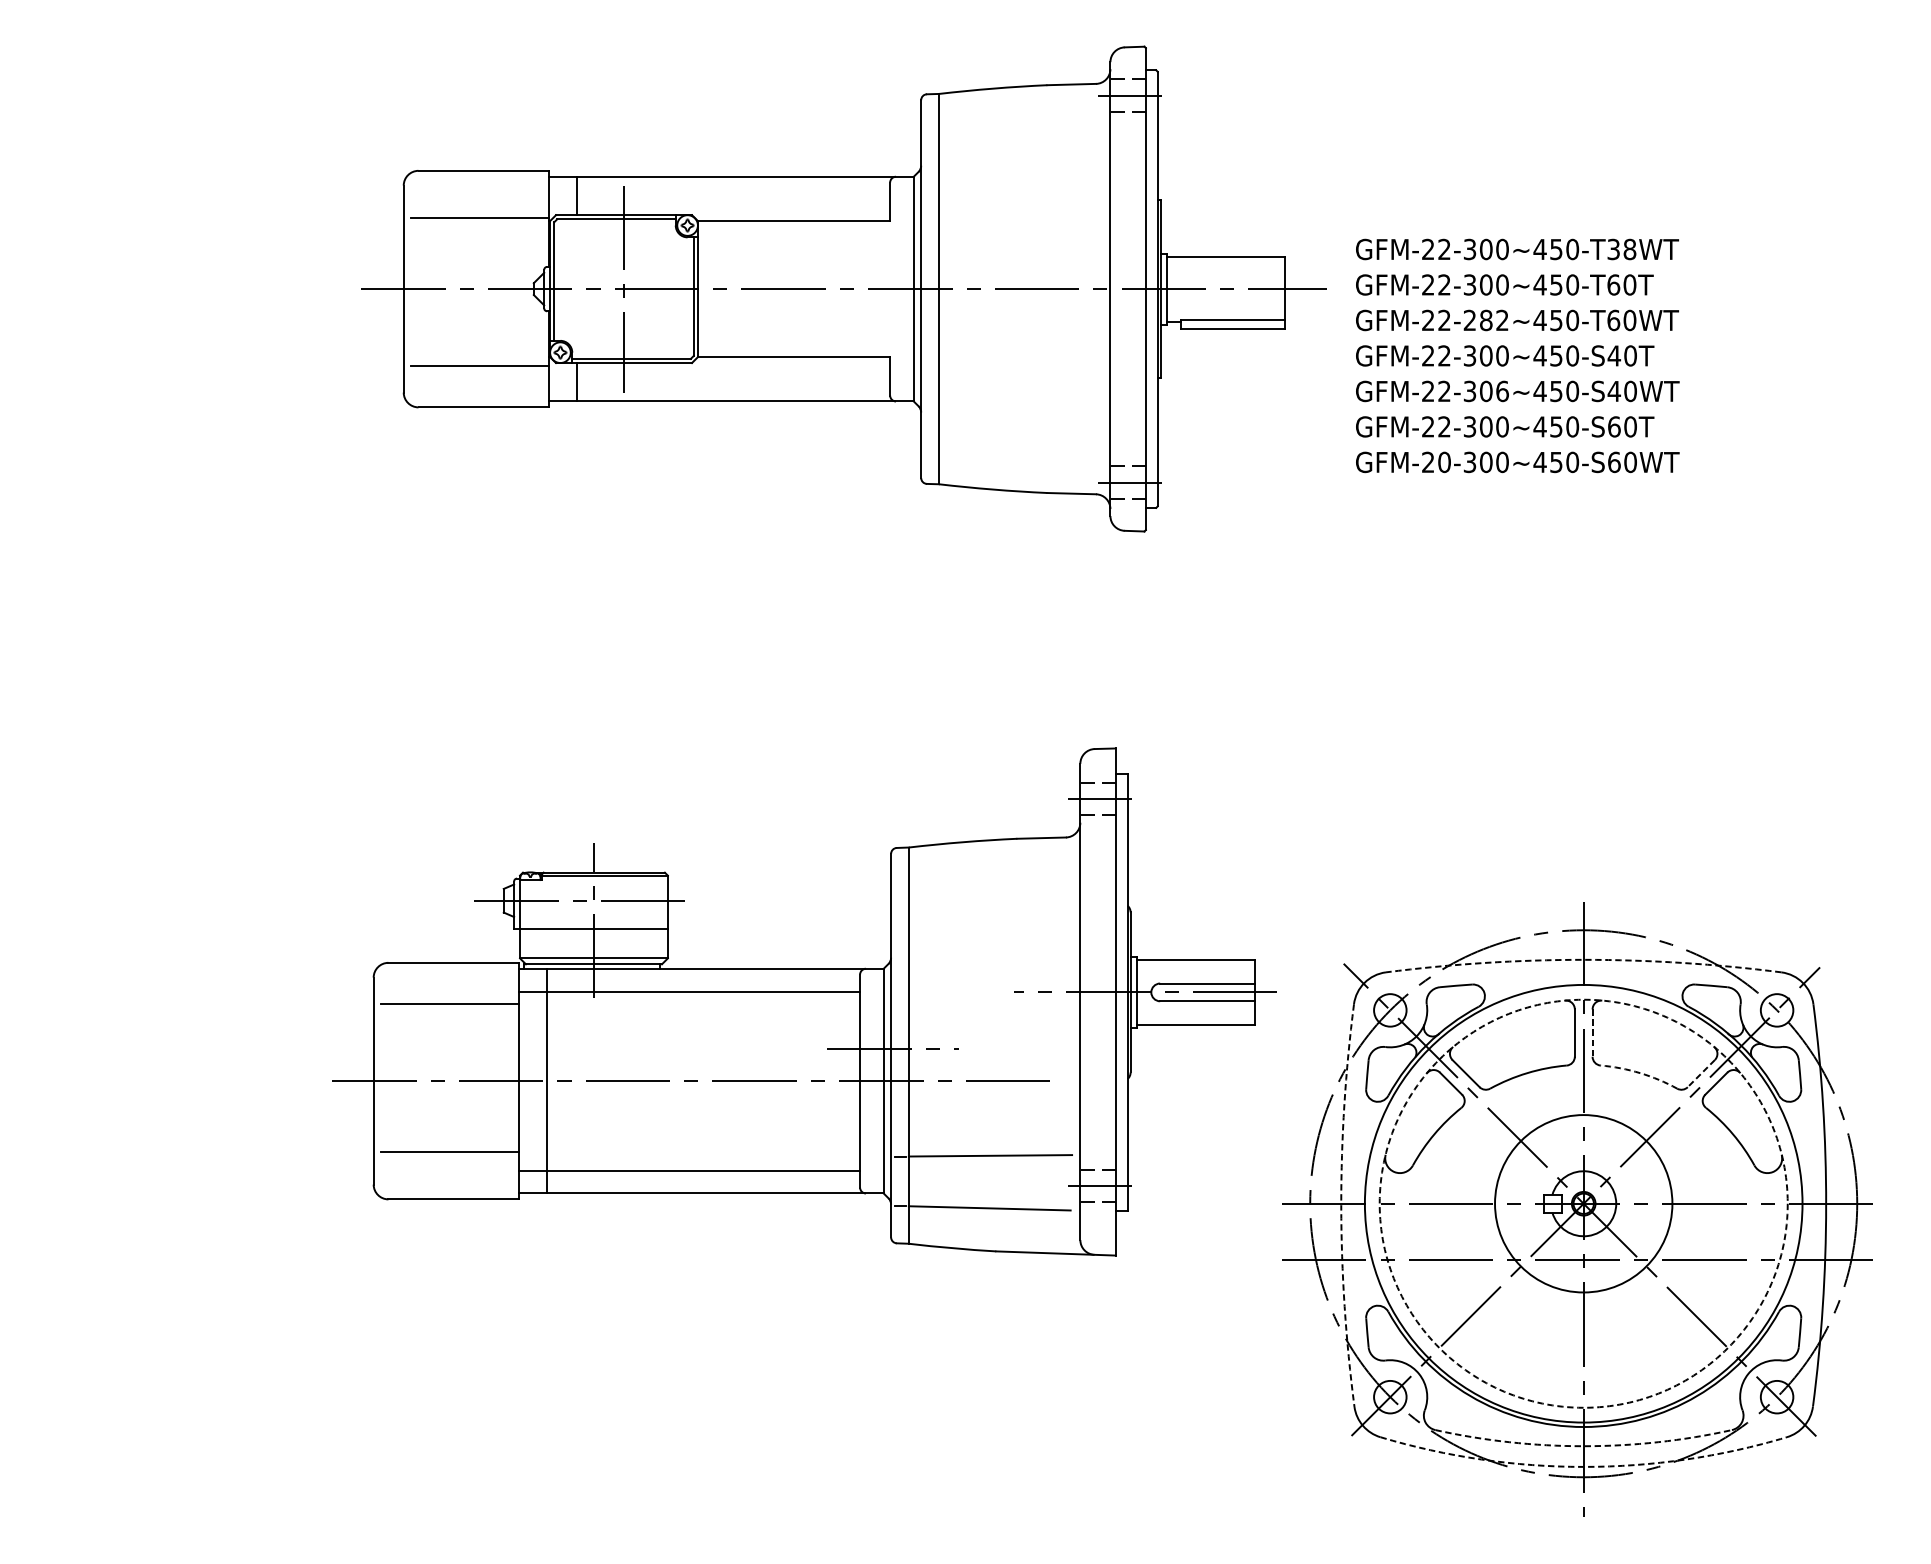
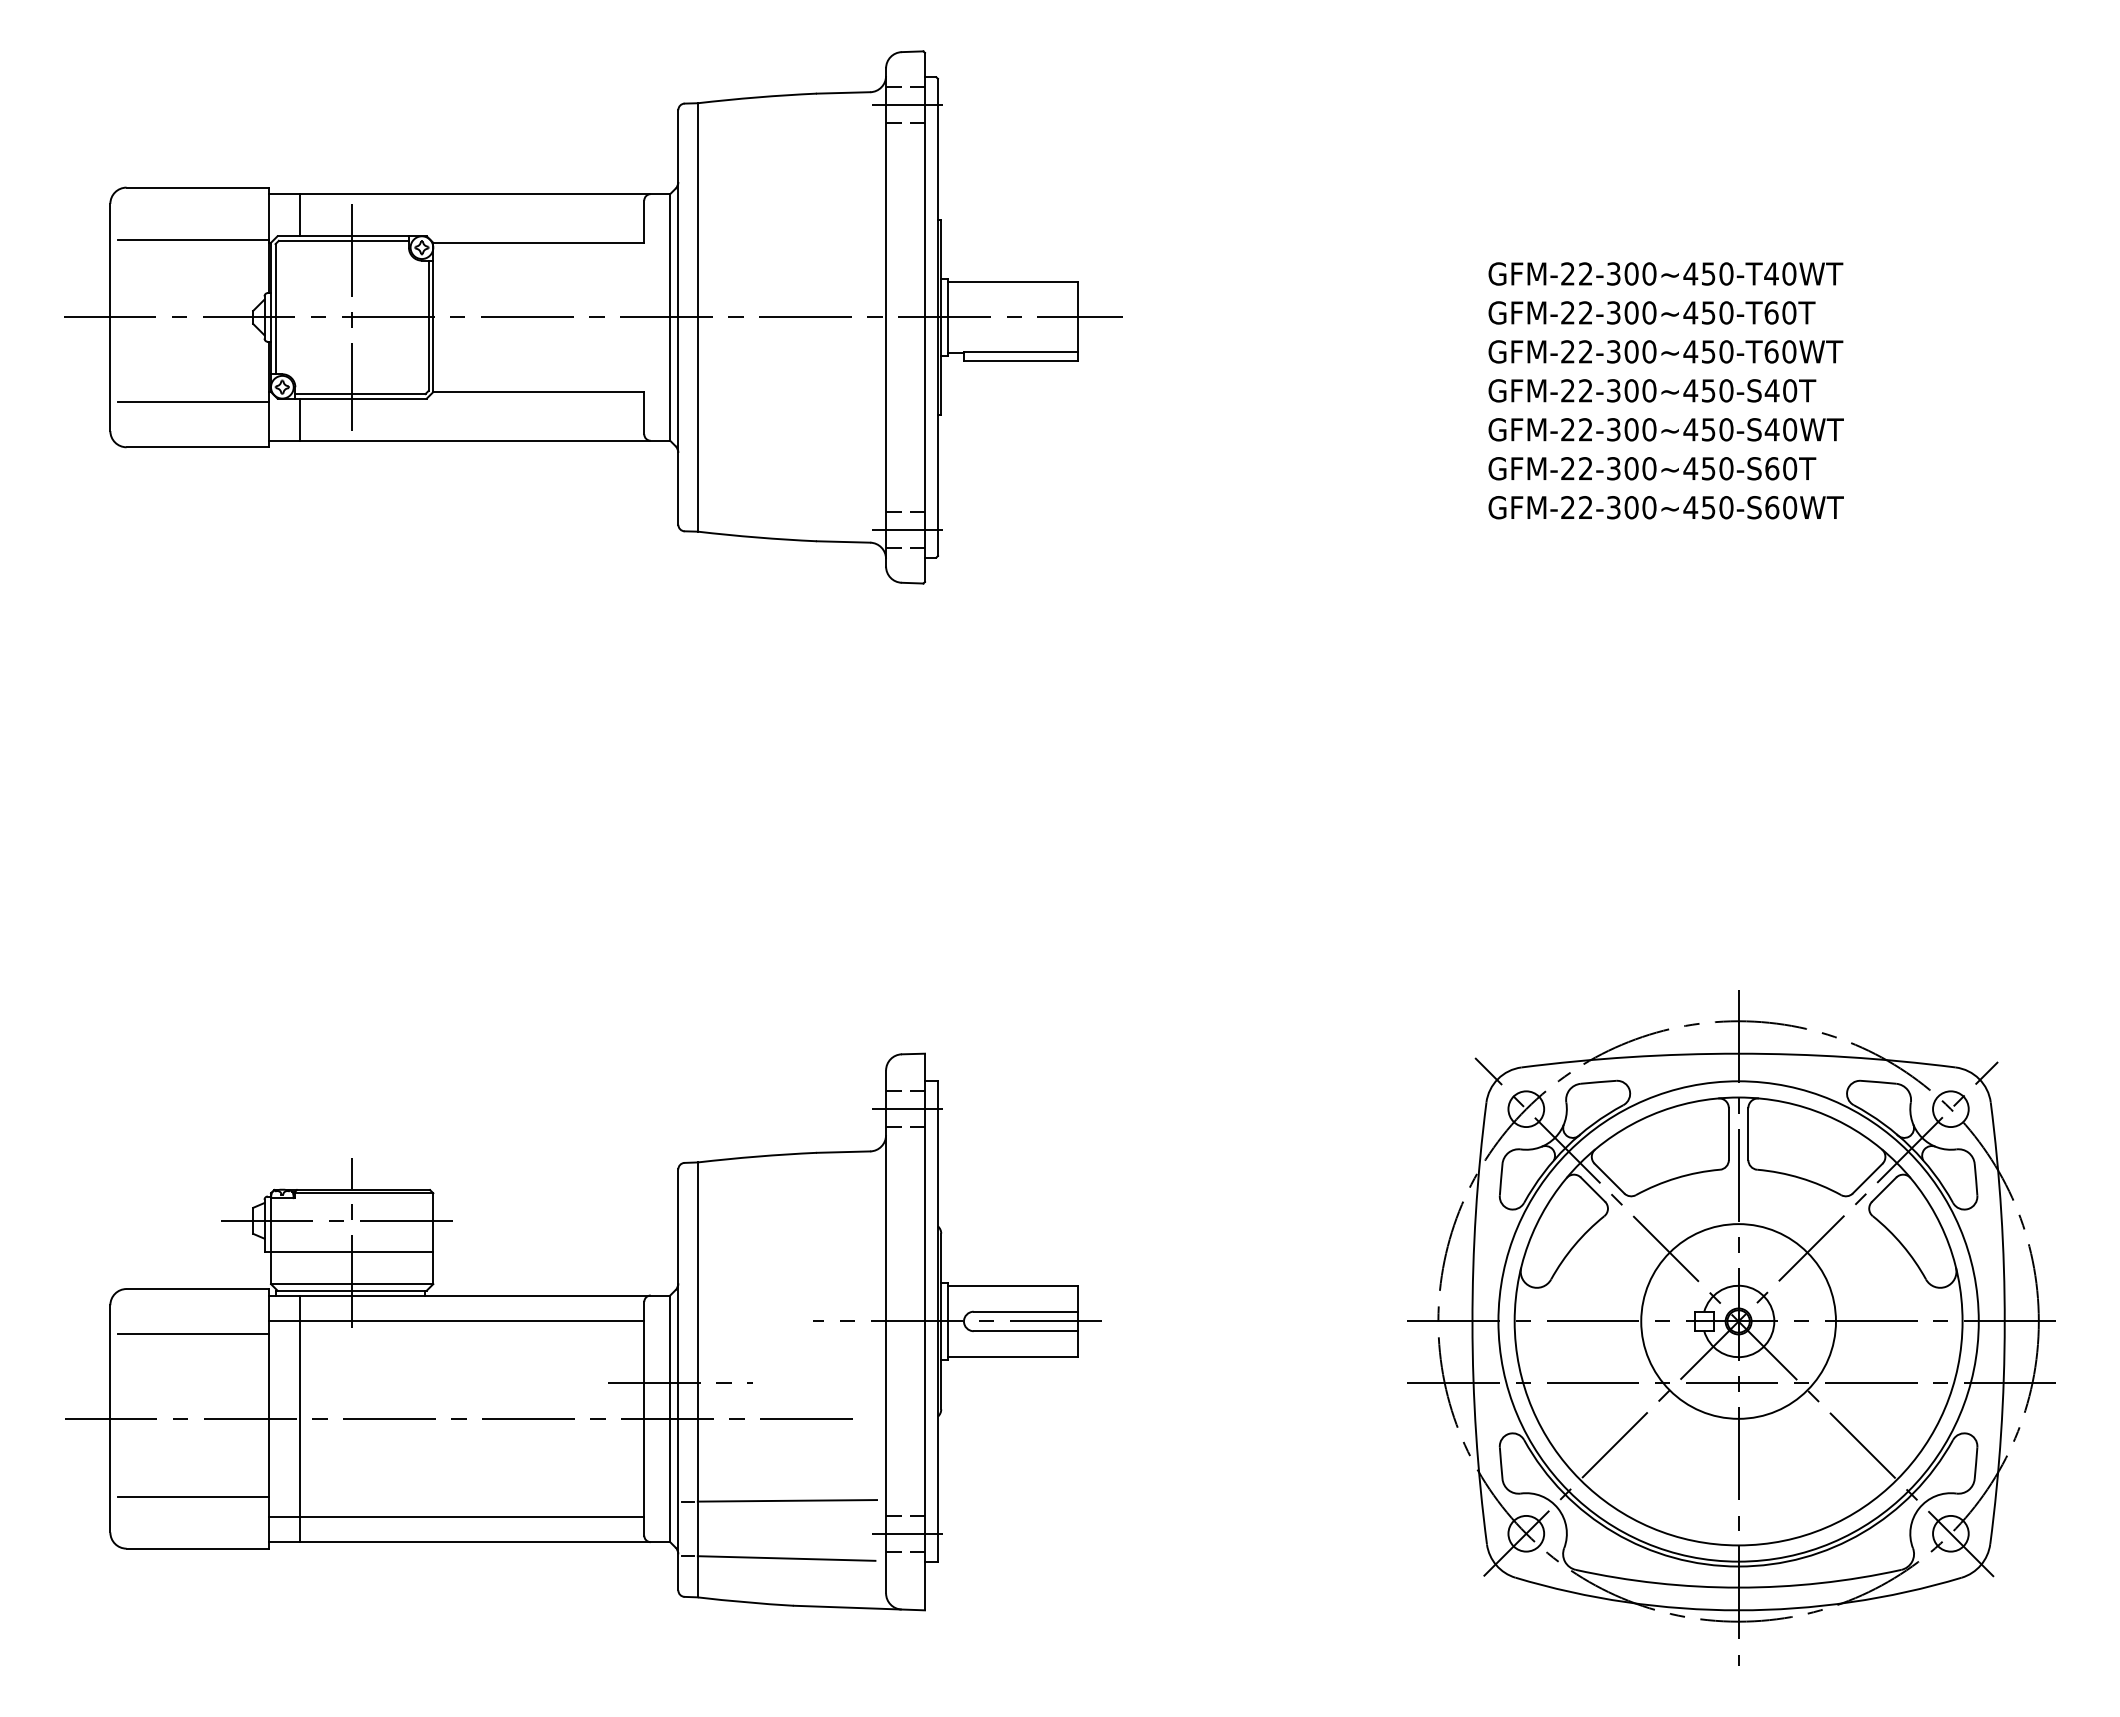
text: (1621, 249) -> (1780, 273), GFM-22-300~450-T38WT -> GFM-22-300~450-T40WT
part: (843, 289) -> (593, 317), moved
text: (1486, 320) -> (1631, 351), GFM-22-282~450-T60WT -> GFM-22-300~450-T60WT
text: (1502, 391) -> (1649, 429), GFM-22-306~450-S40WT -> GFM-22-300~450-S40WT
text: (1444, 462) -> (1585, 507), GFM-20-300~450-S60WT -> GFM-22-300~450-S60WT
arc: (1583, 959) -> (1738, 1053), dashed -> solid
part: (804, 1001) -> (583, 1331), moved
line: (1592, 1033) -> (1748, 1134), dashed -> solid
arc: (1640, 1073) -> (1800, 1178), dashed -> solid
line: (1701, 1073) -> (1867, 1178), dashed -> solid
circle: (1583, 1203) -> (1738, 1321), dashed -> solid
arc: (1341, 1205) -> (1472, 1323), dashed -> solid
arc: (1583, 1446) -> (1738, 1587), dashed -> solid
arc: (1583, 1467) -> (1738, 1610), dashed -> solid

